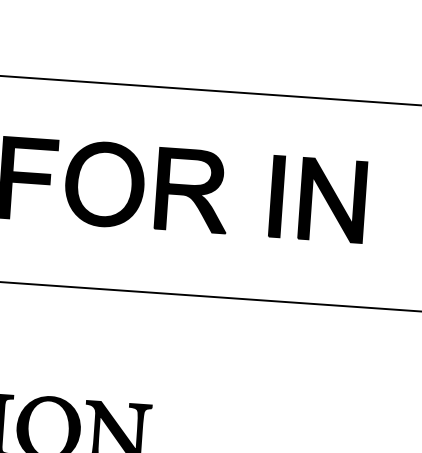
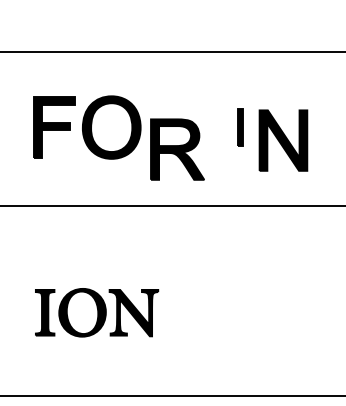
part: (192, 190) -> (177, 149), moved
part: (276, 196) -> (240, 127), size x0.6
part: (332, 200) -> (283, 140), moved

